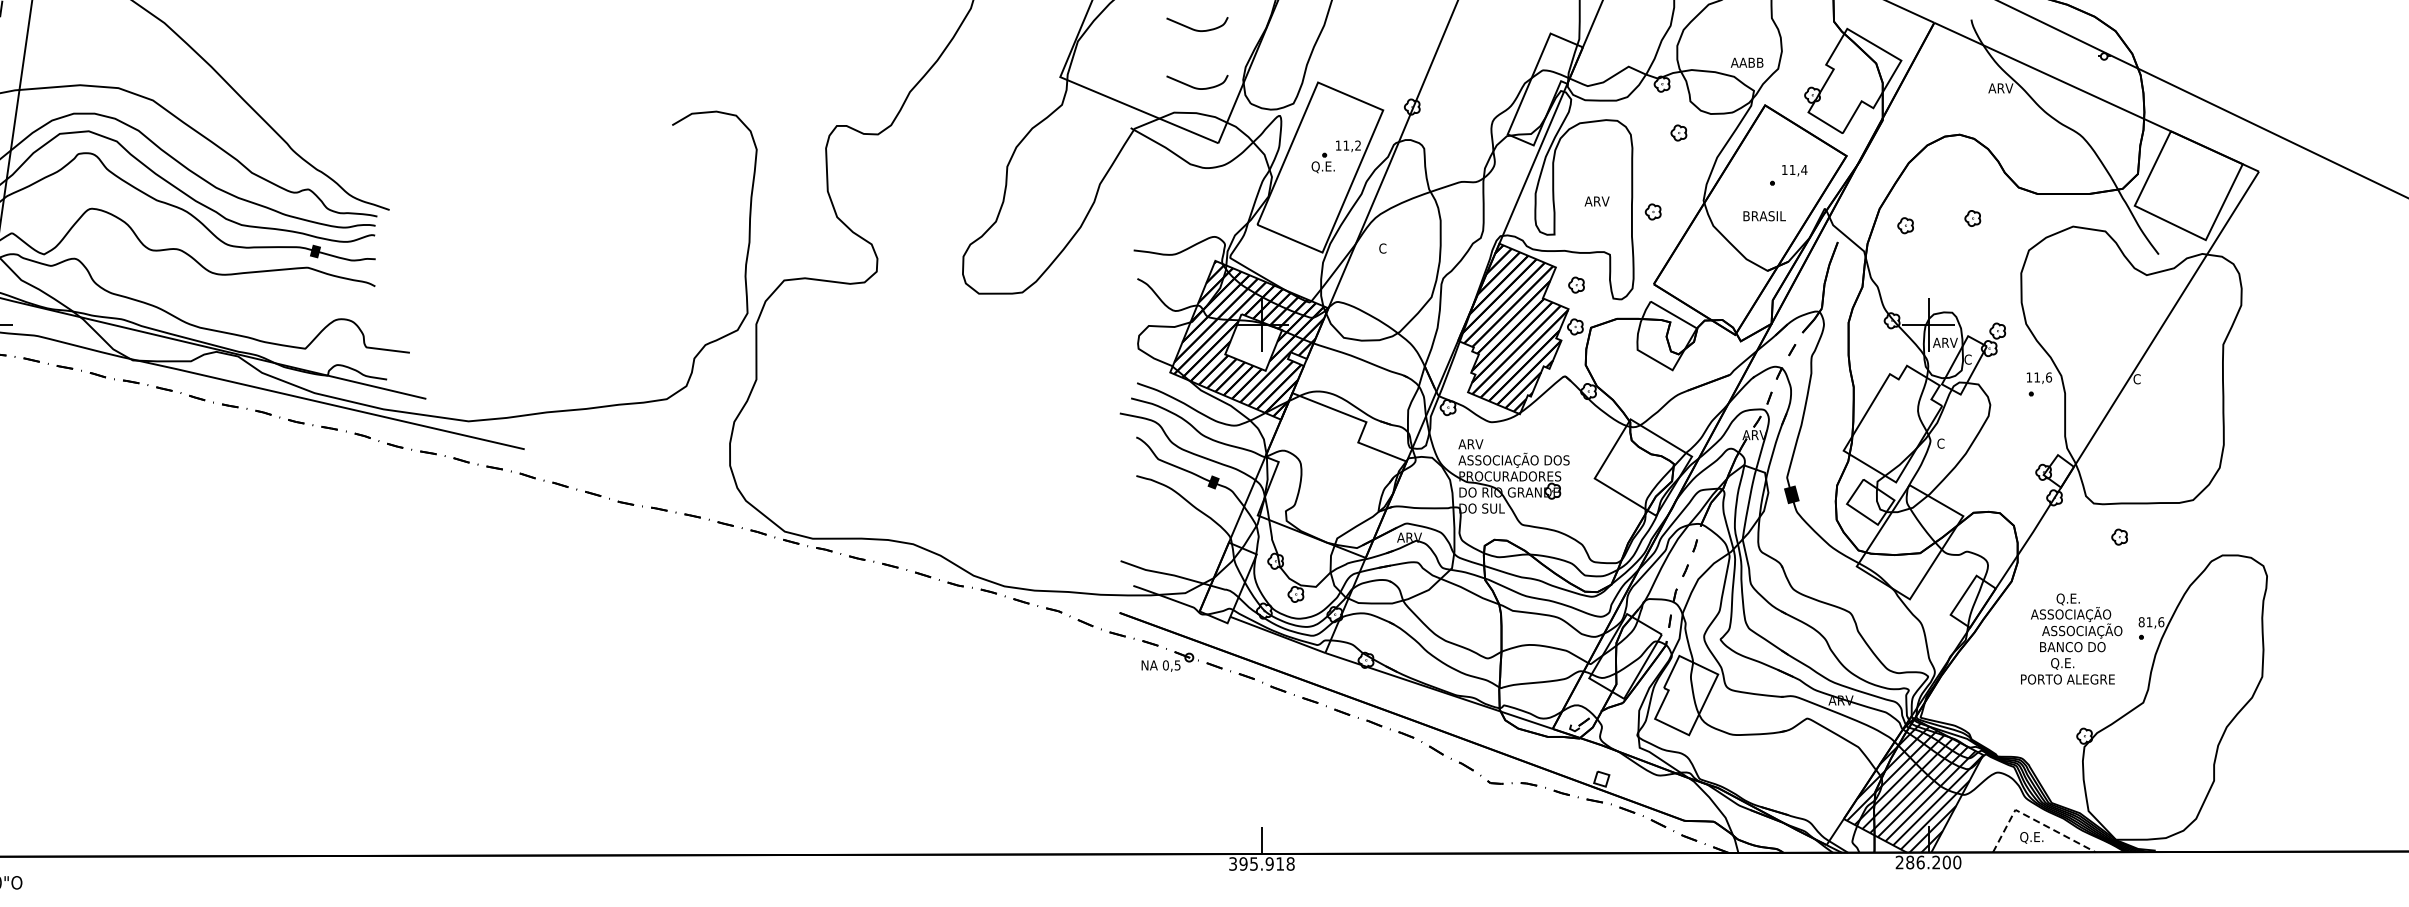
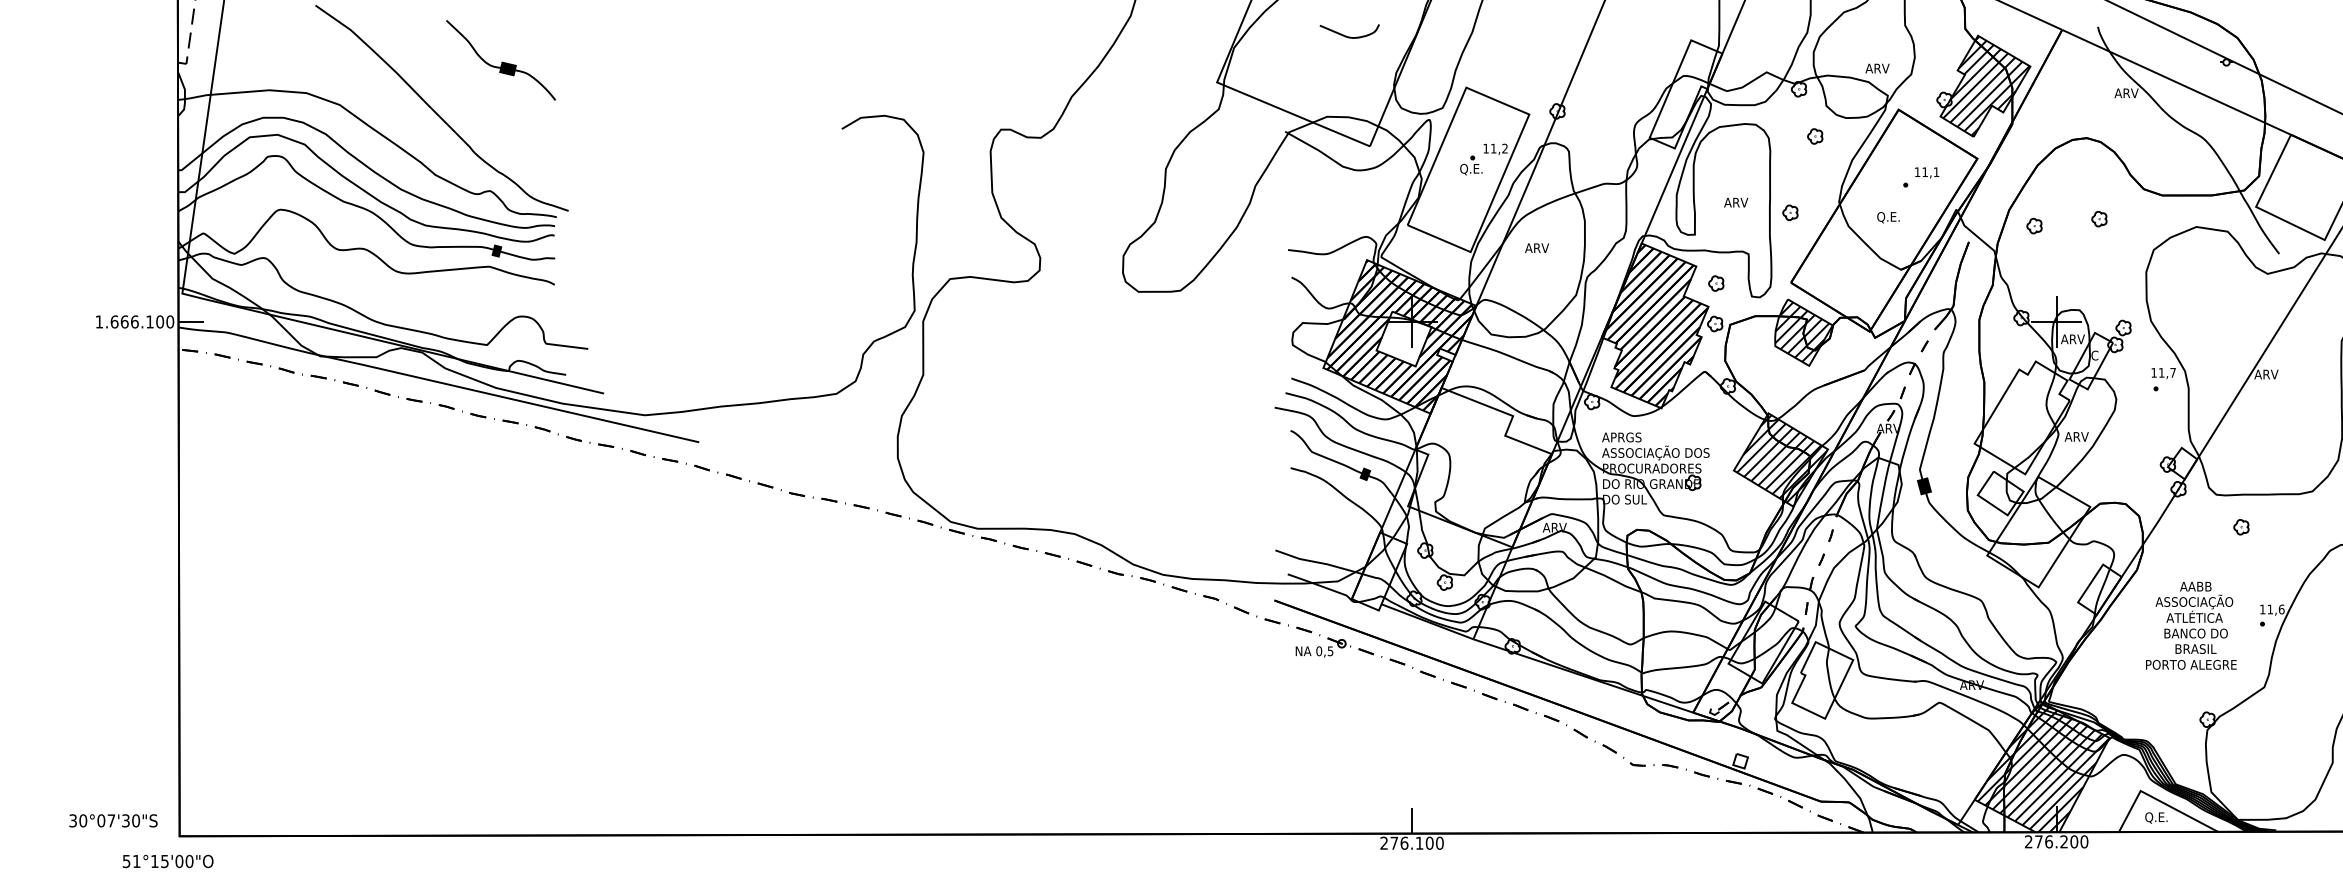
part: (319, 54) -> (500, 60), added
text: (1750, 62) -> (1884, 68), AABB -> ARV
hatch: (1856, 80) -> (1986, 85), added
curve: (1194, 86) -> (1346, 91), removed
text: (1804, 169) -> (1936, 171), 11,4 -> 11,1
text: (1763, 216) -> (1897, 217), BRASIL -> Q.E.
text: (1391, 248) -> (1537, 248), C -> ARV
hatch: (1665, 334) -> (1802, 331), added
text: (2049, 377) -> (2173, 372), 11,6 -> 11,7
text: (2145, 379) -> (2266, 374), C -> ARV
text: (1949, 443) -> (2076, 436), C -> ARV
text: (1483, 444) -> (1626, 437), ARV -> APRGS
hatch: (1643, 466) -> (1781, 458), added
text: (2072, 599) -> (2195, 587), Q.E. -> AABB
text: (2141, 622) -> (2262, 609), 81,6 -> 11,6
text: (2086, 630) -> (2209, 617), ASSOCIAÇÃO -> ATLÉTICA
text: (2072, 663) -> (2195, 649), Q.E. -> BRASIL
line: (2033, 819) -> (2158, 800), dashed -> solid
text: (1909, 862) -> (2038, 841), 286.200 -> 276.200
text: (1261, 863) -> (1411, 842), 395.918 -> 276.100

